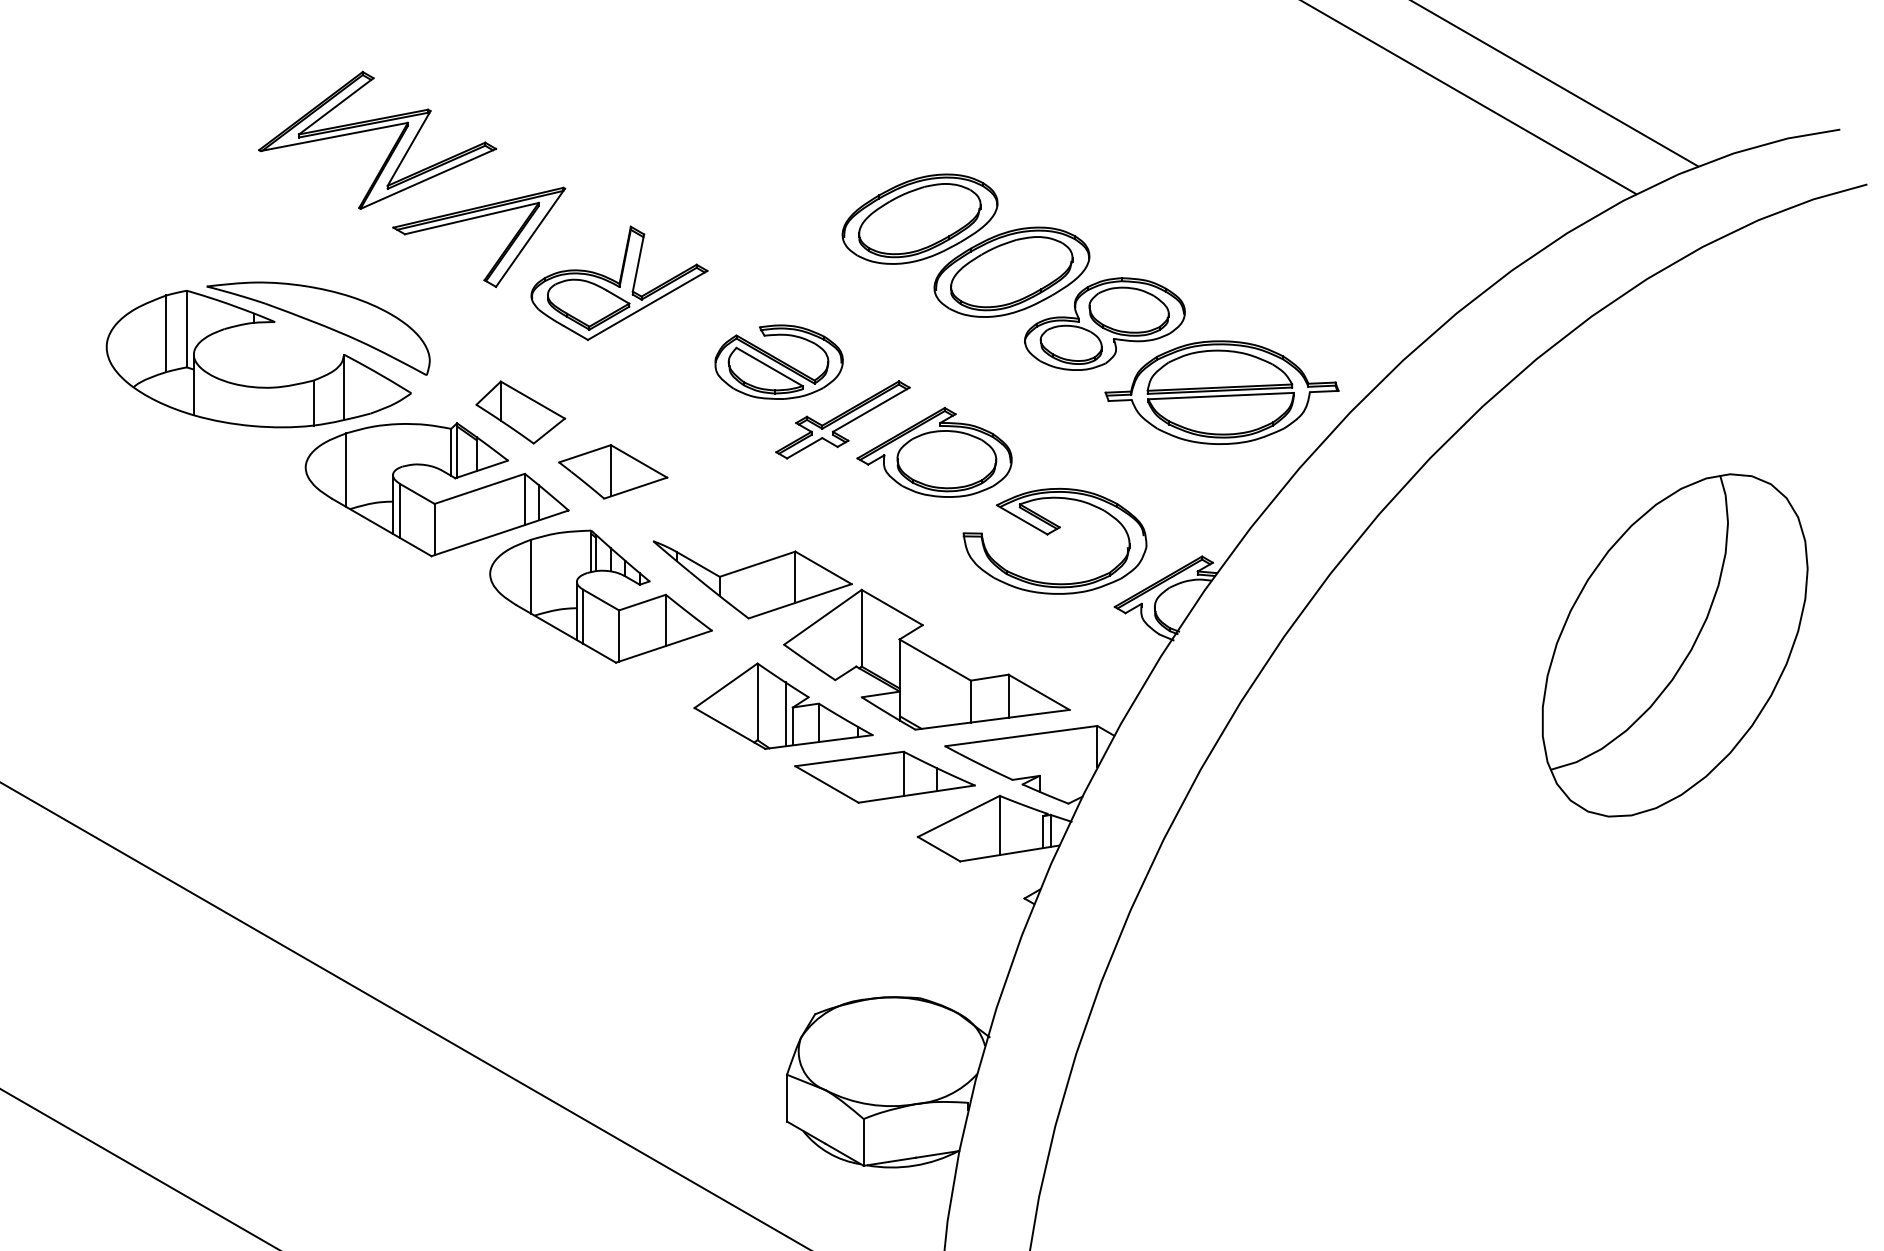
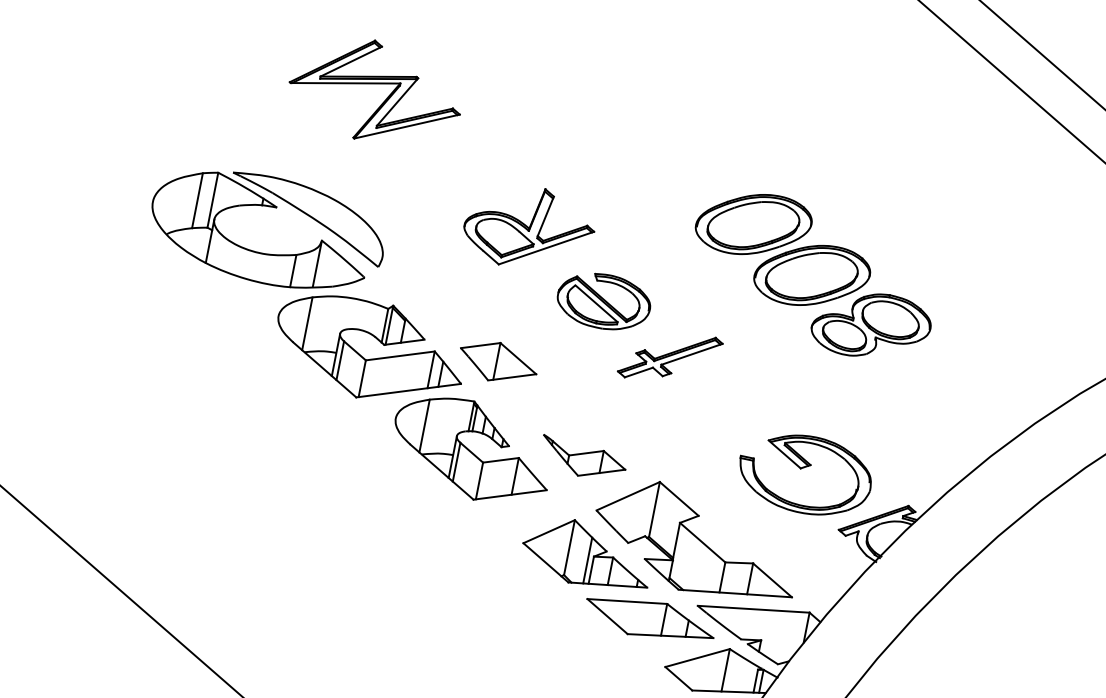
part: (473, 219) -> (433, 162), removed
part: (778, 361) -> (603, 301), moved
part: (1221, 392) -> (945, 391), removed
part: (520, 412) -> (440, 306), removed
part: (934, 451) -> (731, 393), removed
part: (752, 579) -> (583, 459), size x0.6

